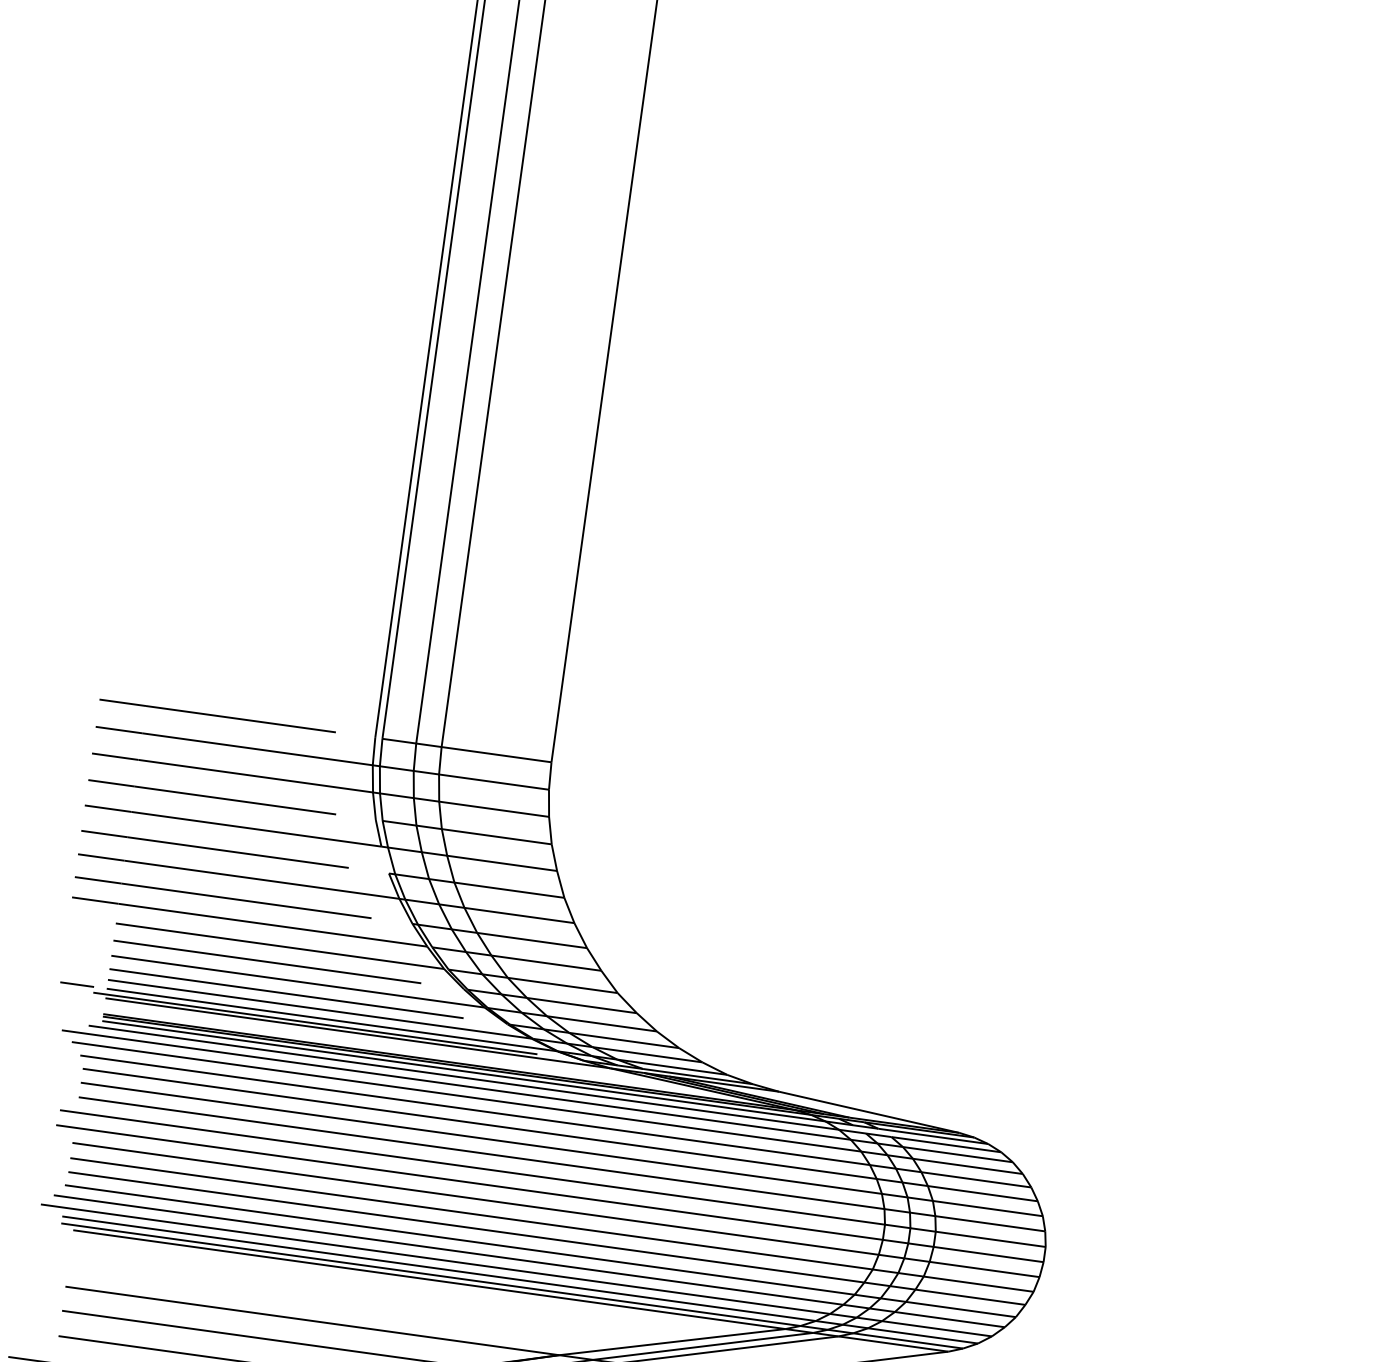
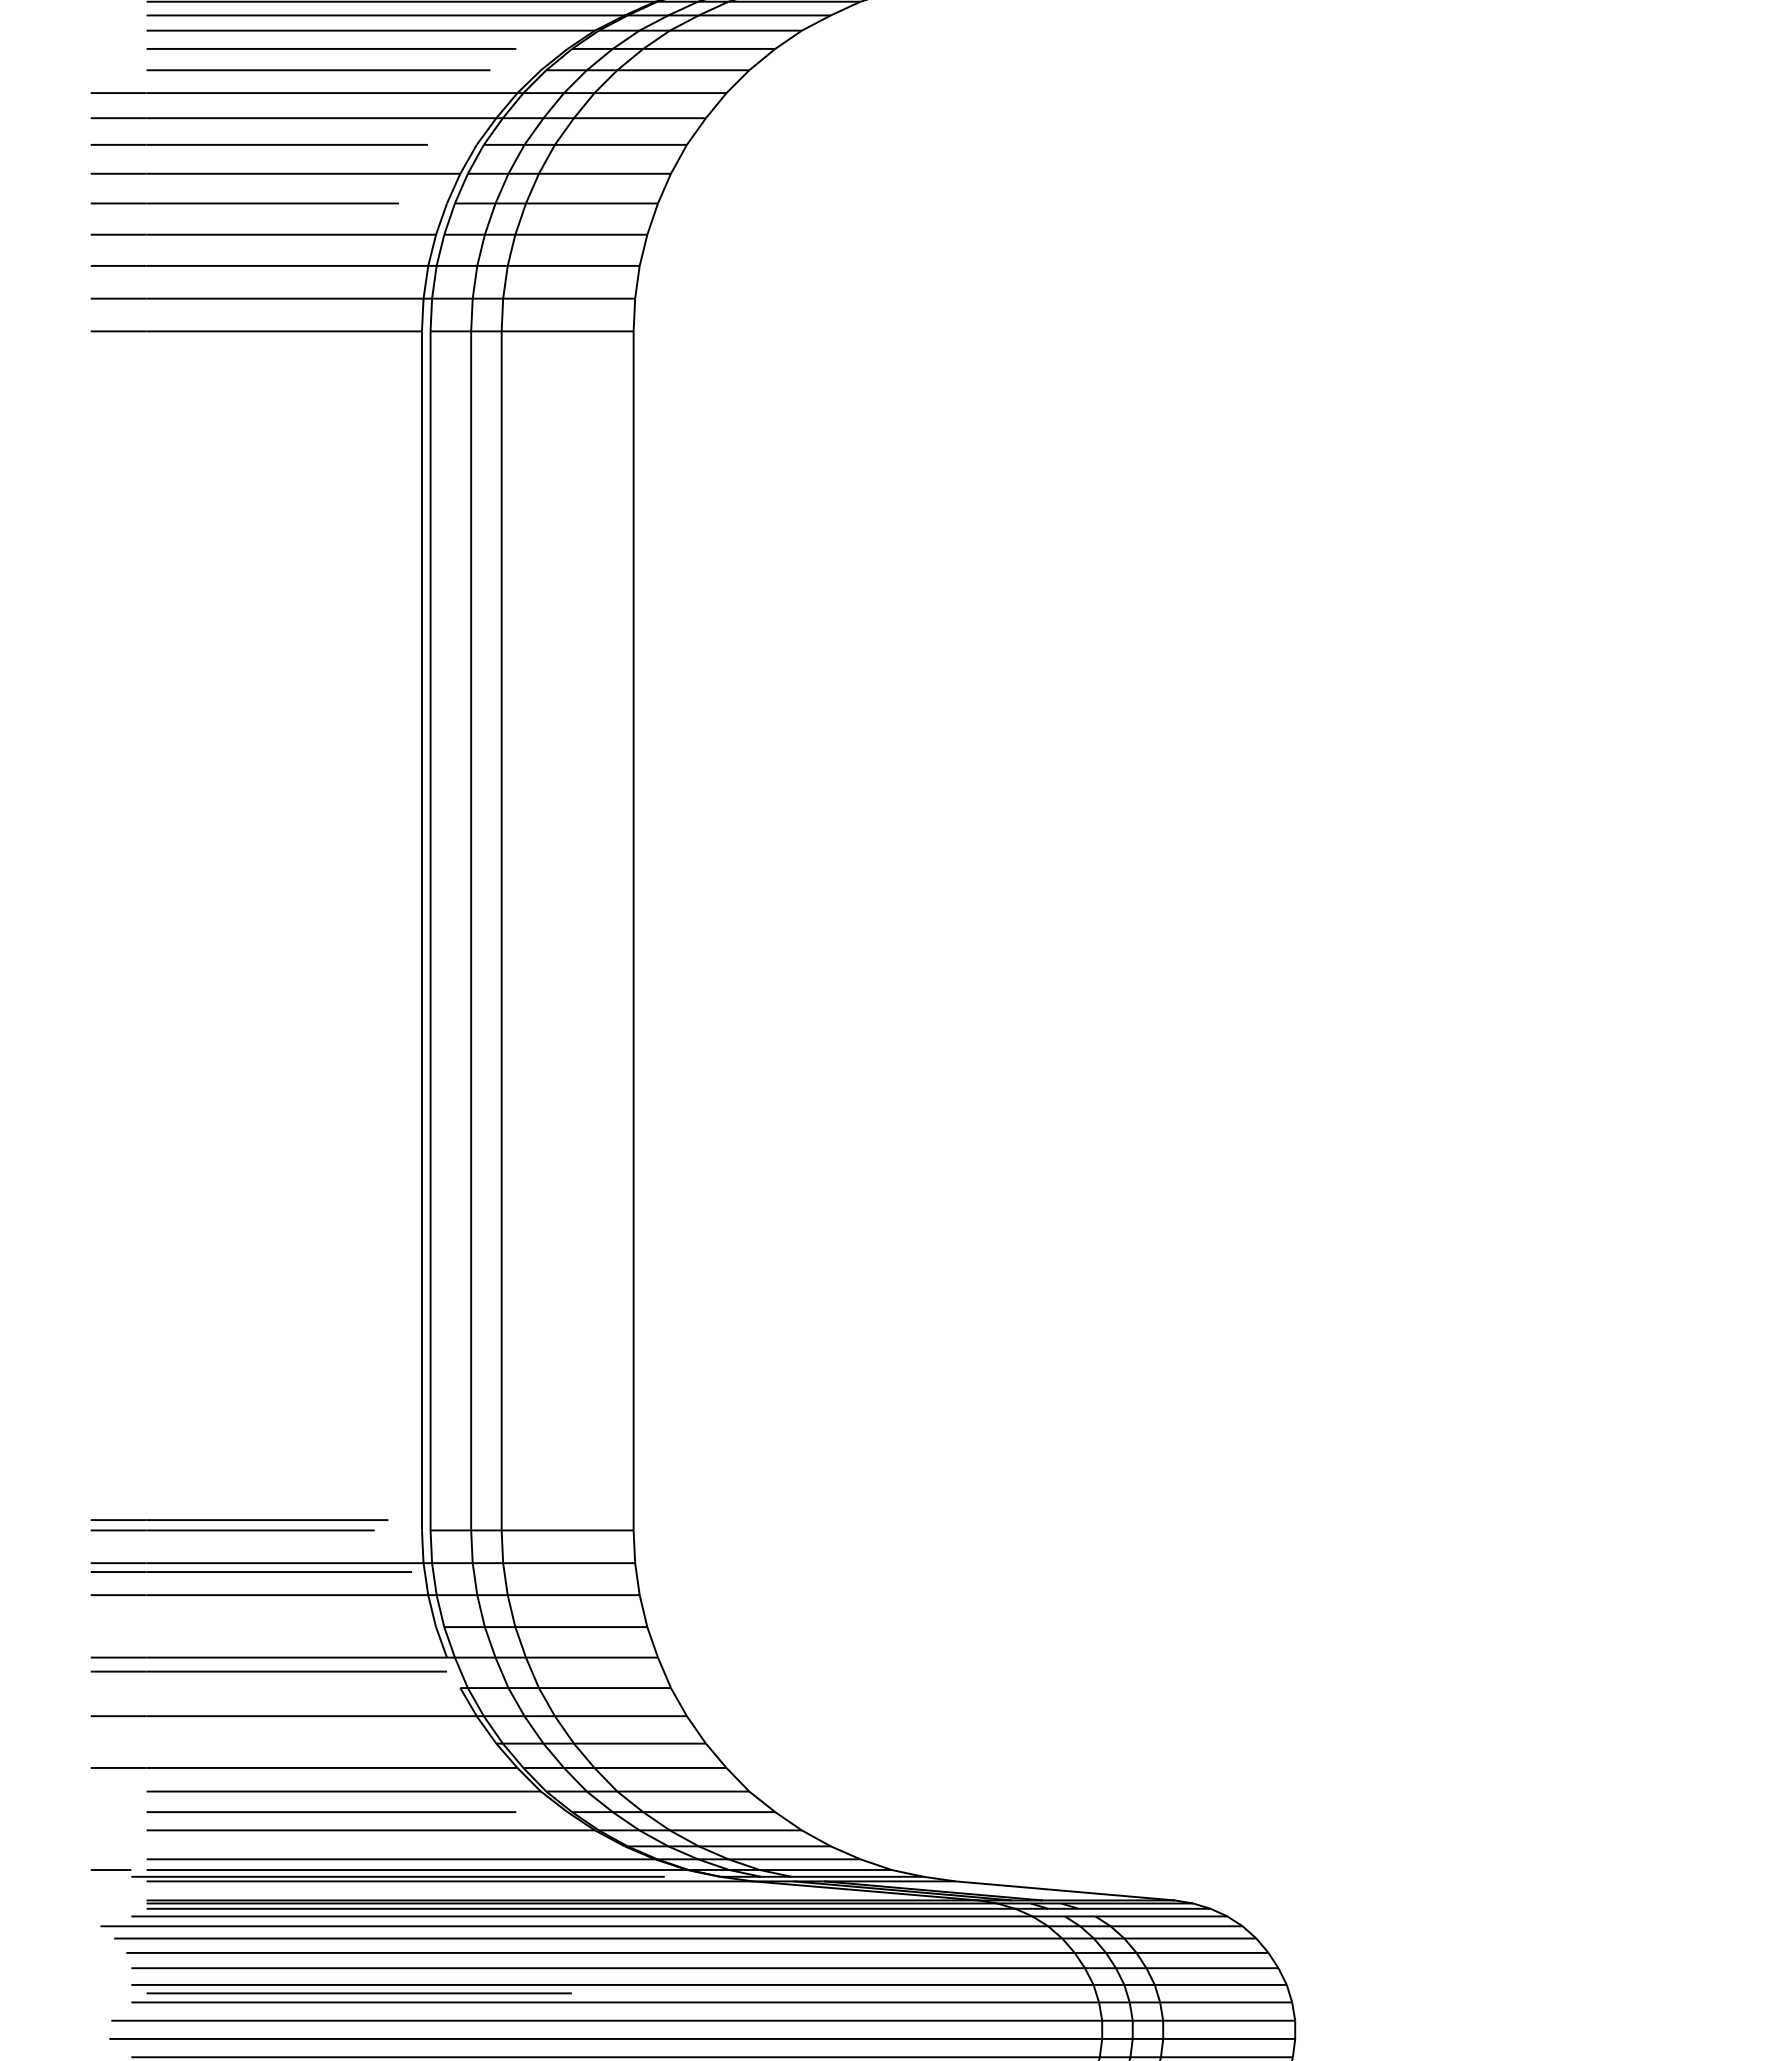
line: (212, 796) -> (239, 1519), moved
line: (214, 848) -> (250, 1571), moved
line: (222, 897) -> (268, 1671), moved
line: (285, 993) -> (358, 1993), moved

